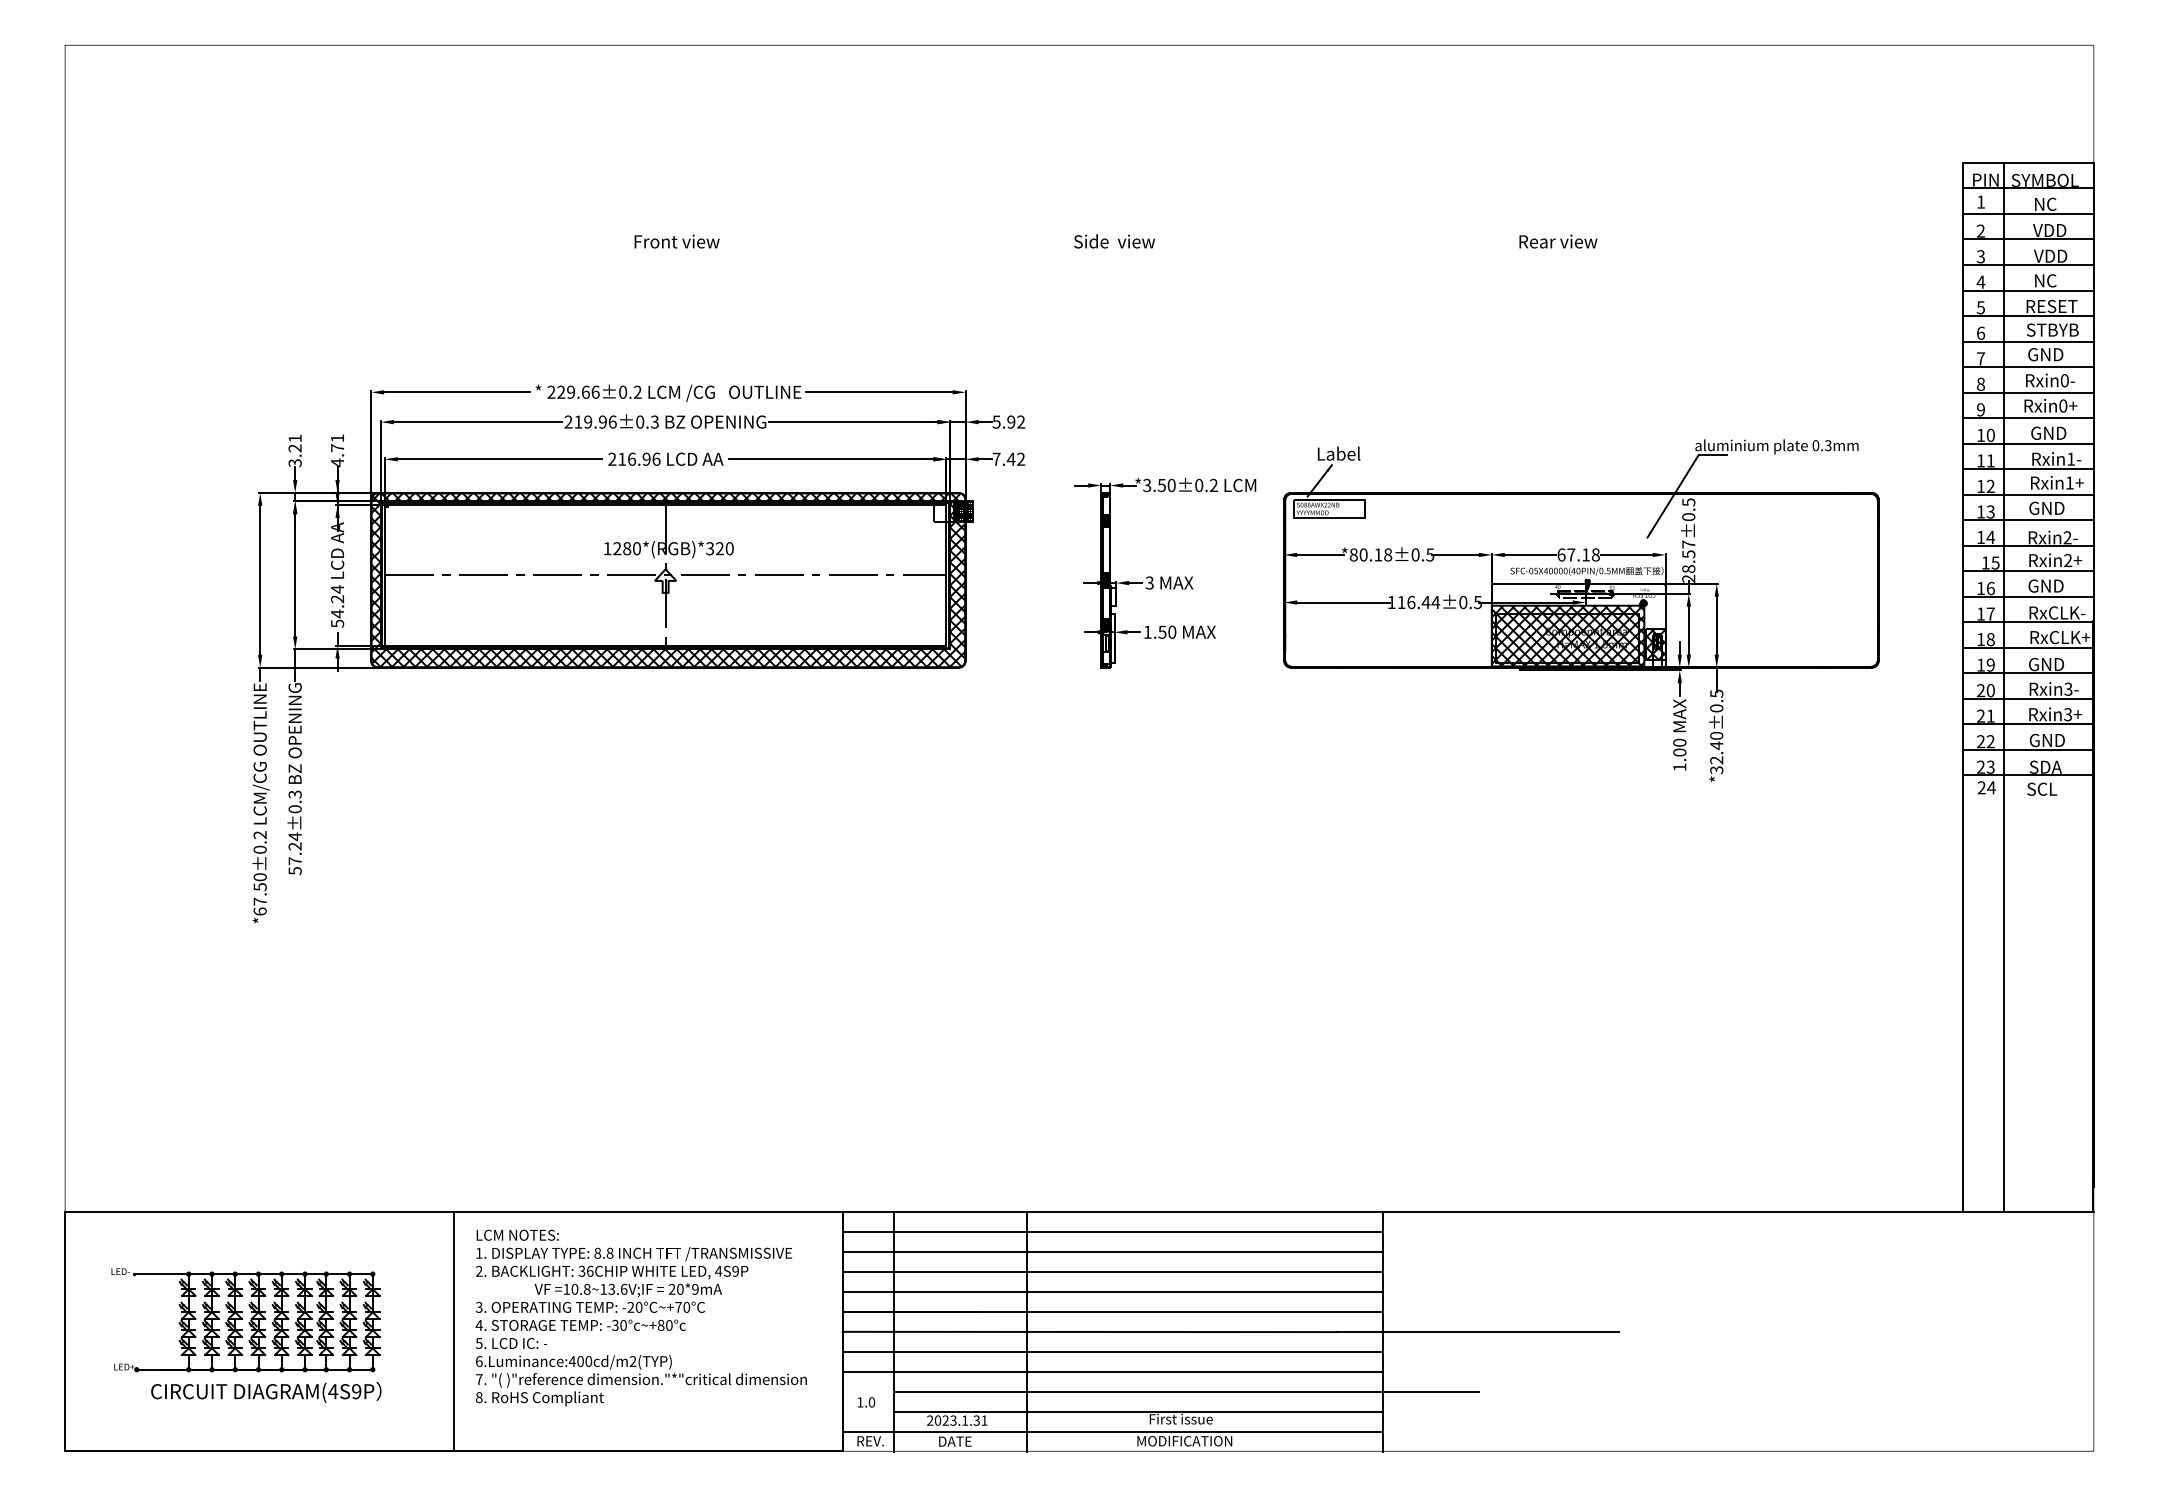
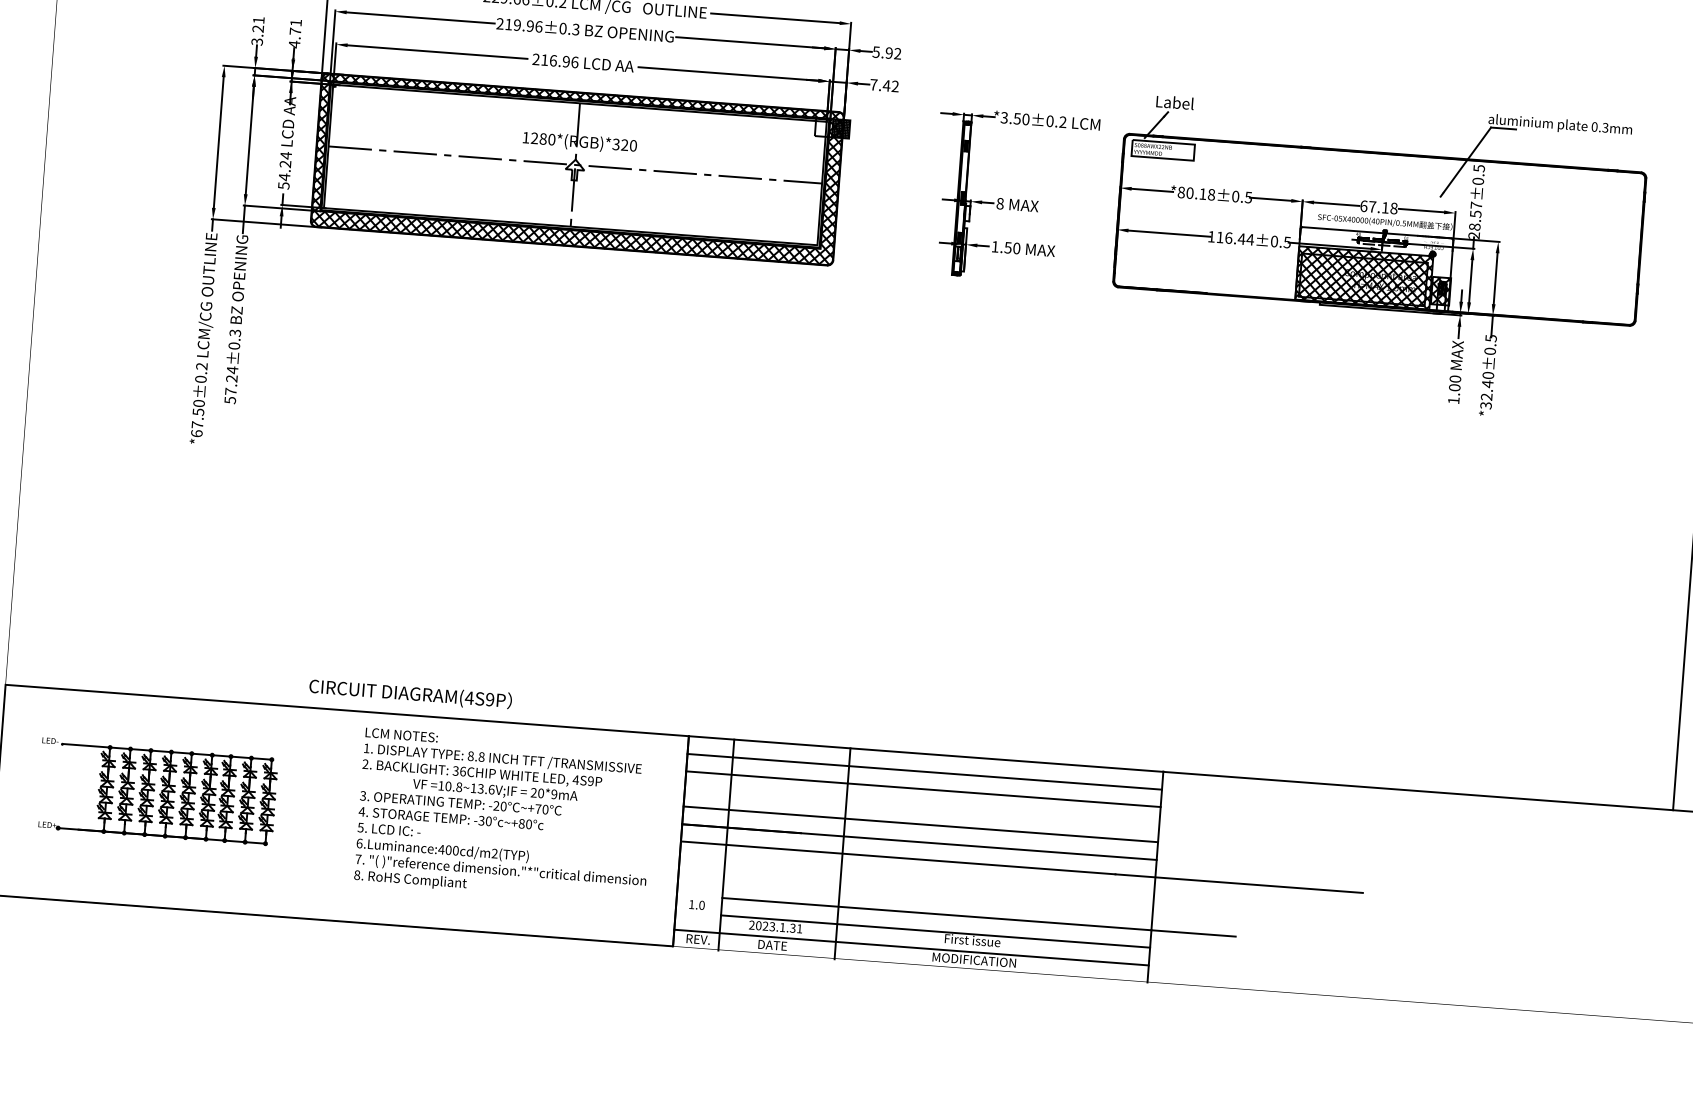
text: (1149, 582) -> (1000, 203), 3 -> 8
line: (1112, 1272) -> (921, 807), removed
line: (453, 1331) -> (338, 815), removed
line: (1112, 1352) -> (916, 877), removed
line: (1112, 1372) -> (915, 894), removed
text: (266, 1391) -> (410, 693), moved

